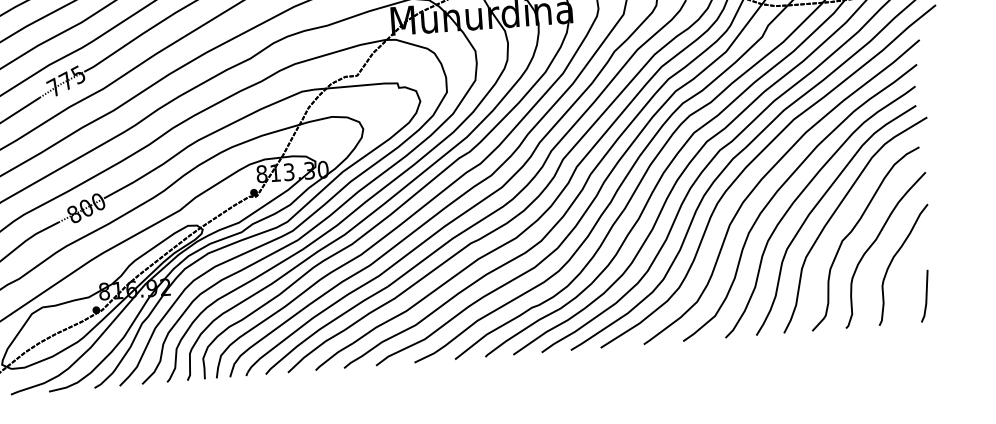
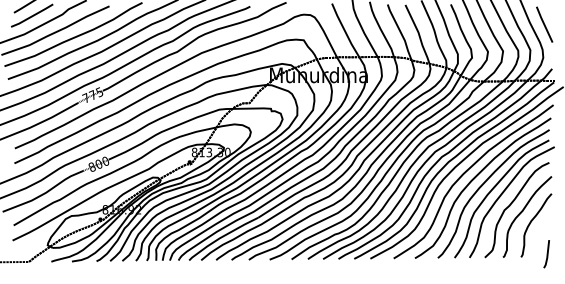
line: (924, 296) -> (546, 254), moved

